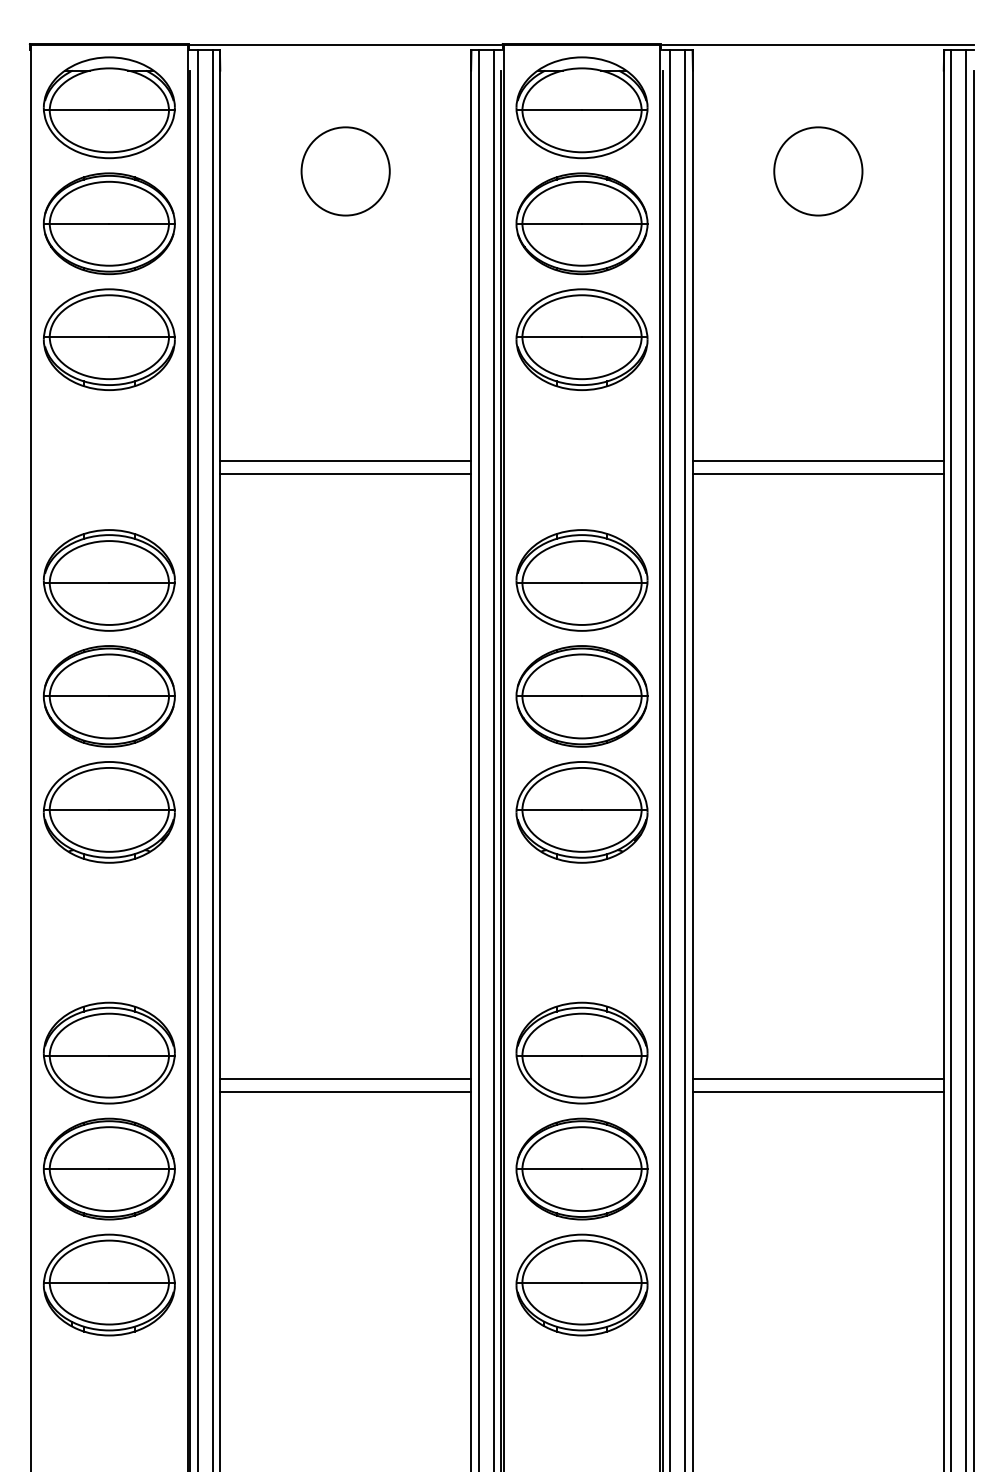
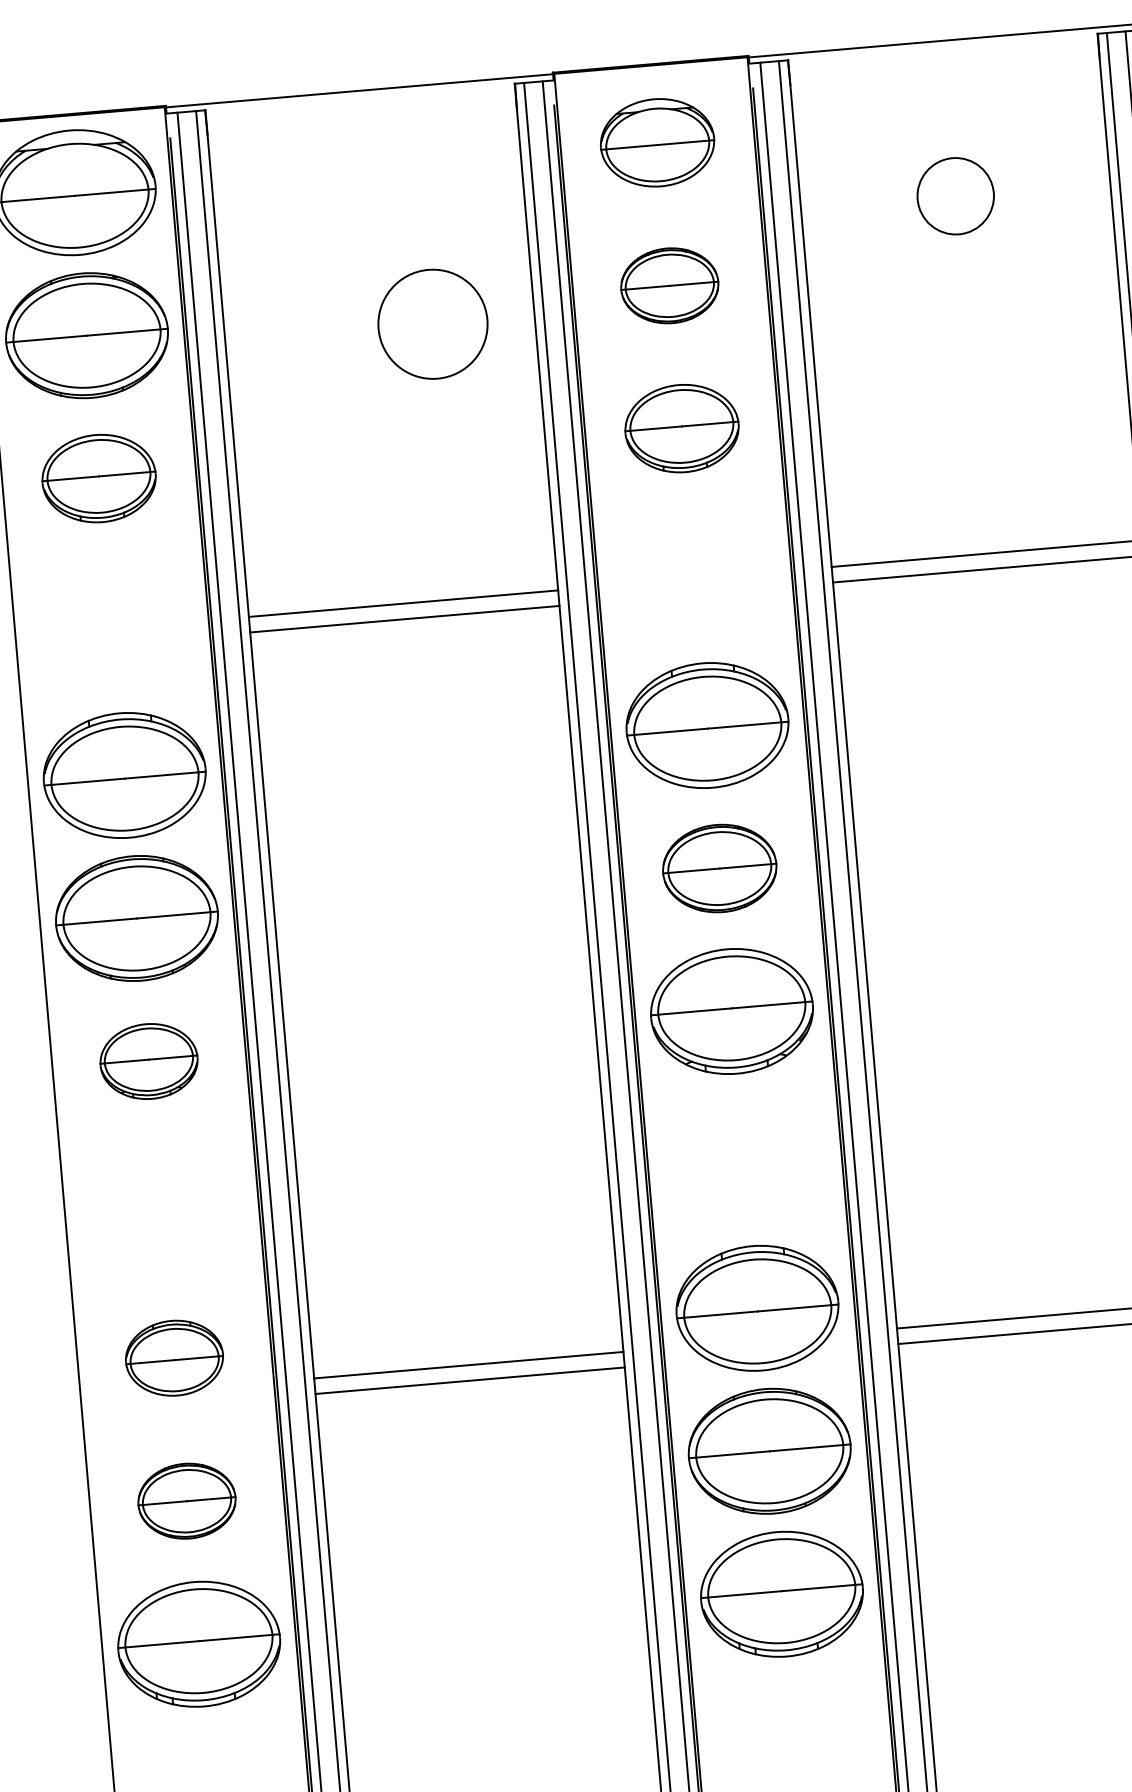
part: (581, 107) -> (656, 142), size x0.7
circle: (345, 171) -> (432, 324), moved
circle: (818, 171) -> (955, 196), size x0.7
part: (581, 223) -> (669, 285), size x0.6
part: (108, 339) -> (98, 478), size x0.7
part: (581, 339) -> (681, 428), size x0.7
part: (581, 696) -> (719, 868), size x0.7
part: (108, 812) -> (148, 1061), size x0.6
part: (108, 1052) -> (173, 1357), size x0.6
part: (109, 1168) -> (187, 1500), size x0.6

